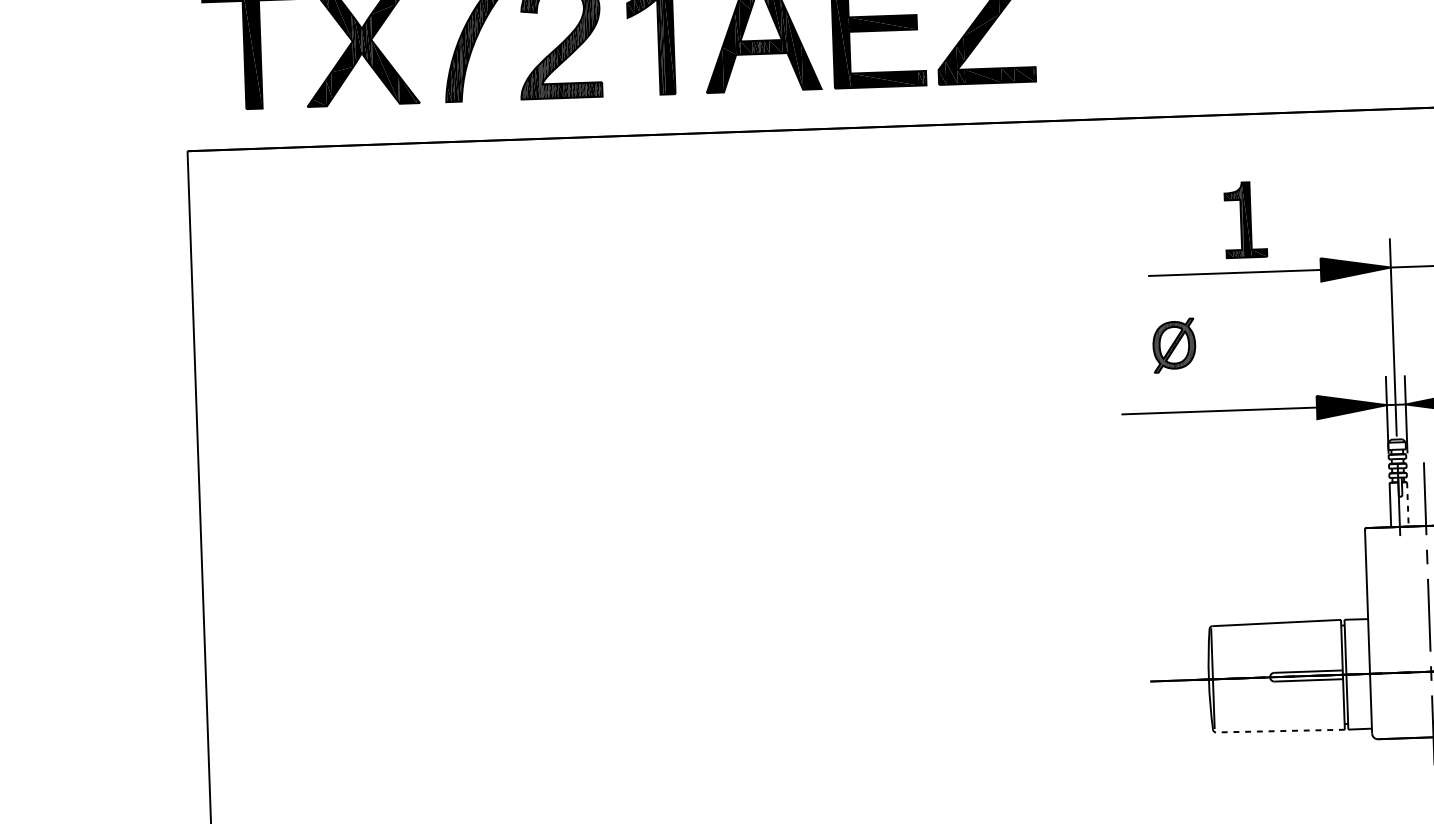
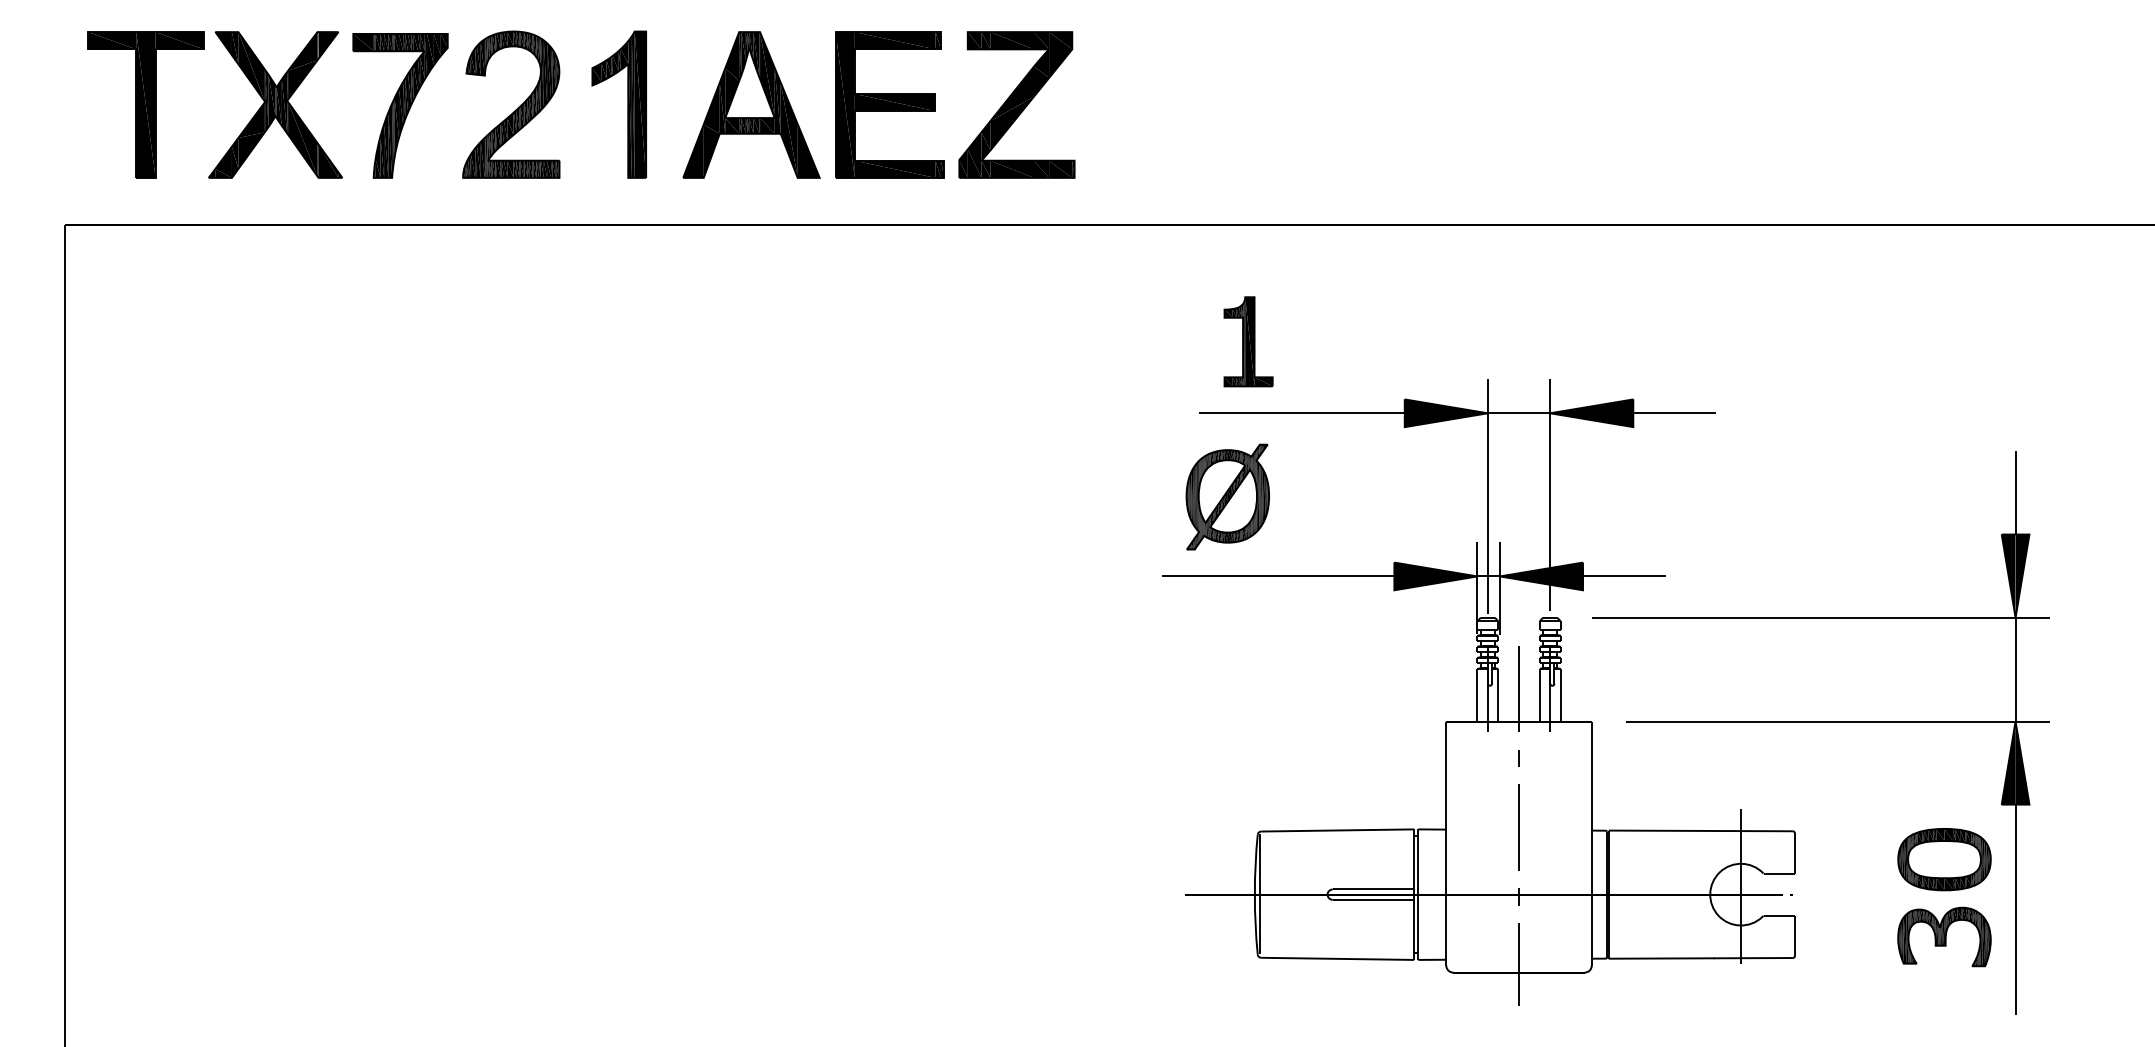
part: (1245, 219) -> (1248, 341), moved
part: (1174, 345) -> (1227, 496), size x1.67
line: (1408, 504) -> (1498, 695), dashed -> solid
line: (1280, 730) -> (1337, 958), dashed -> solid

